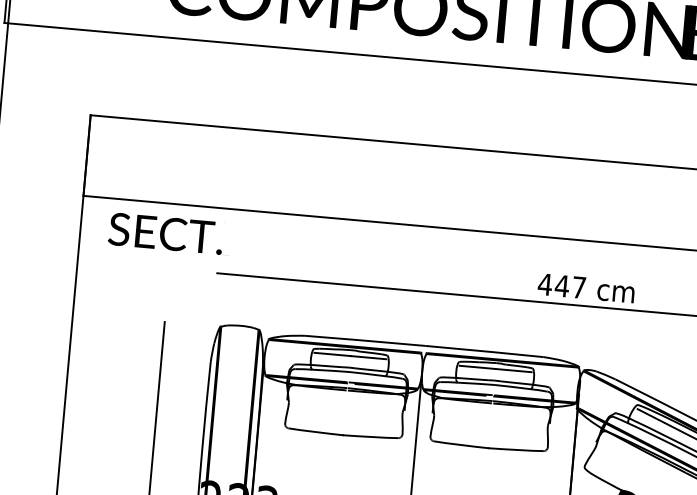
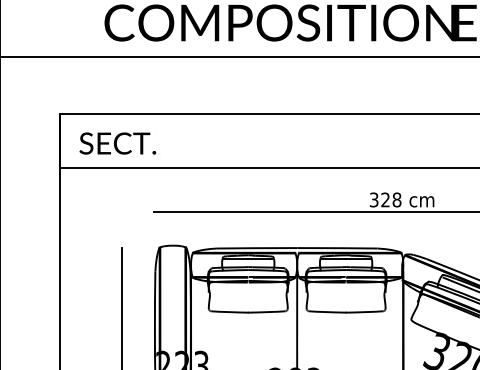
text: (165, 233) -> (117, 143), moved
text: (562, 285) -> (385, 199), 447 -> 328

